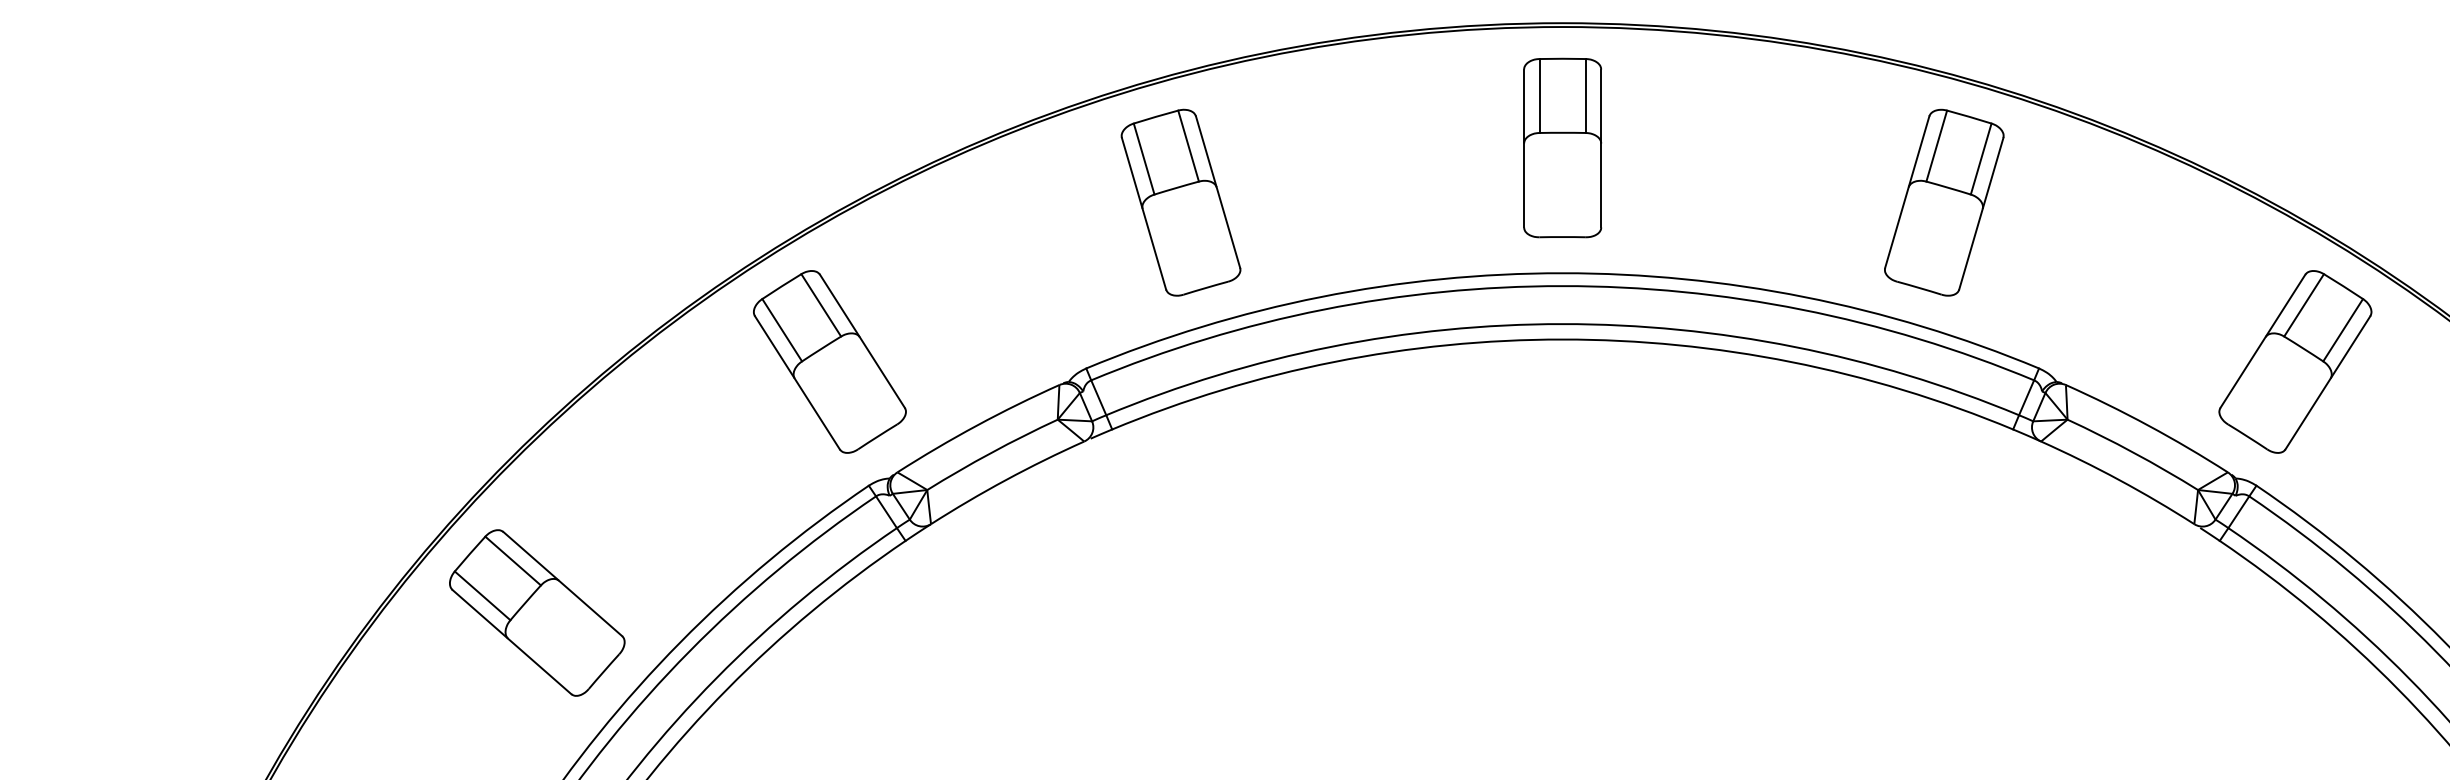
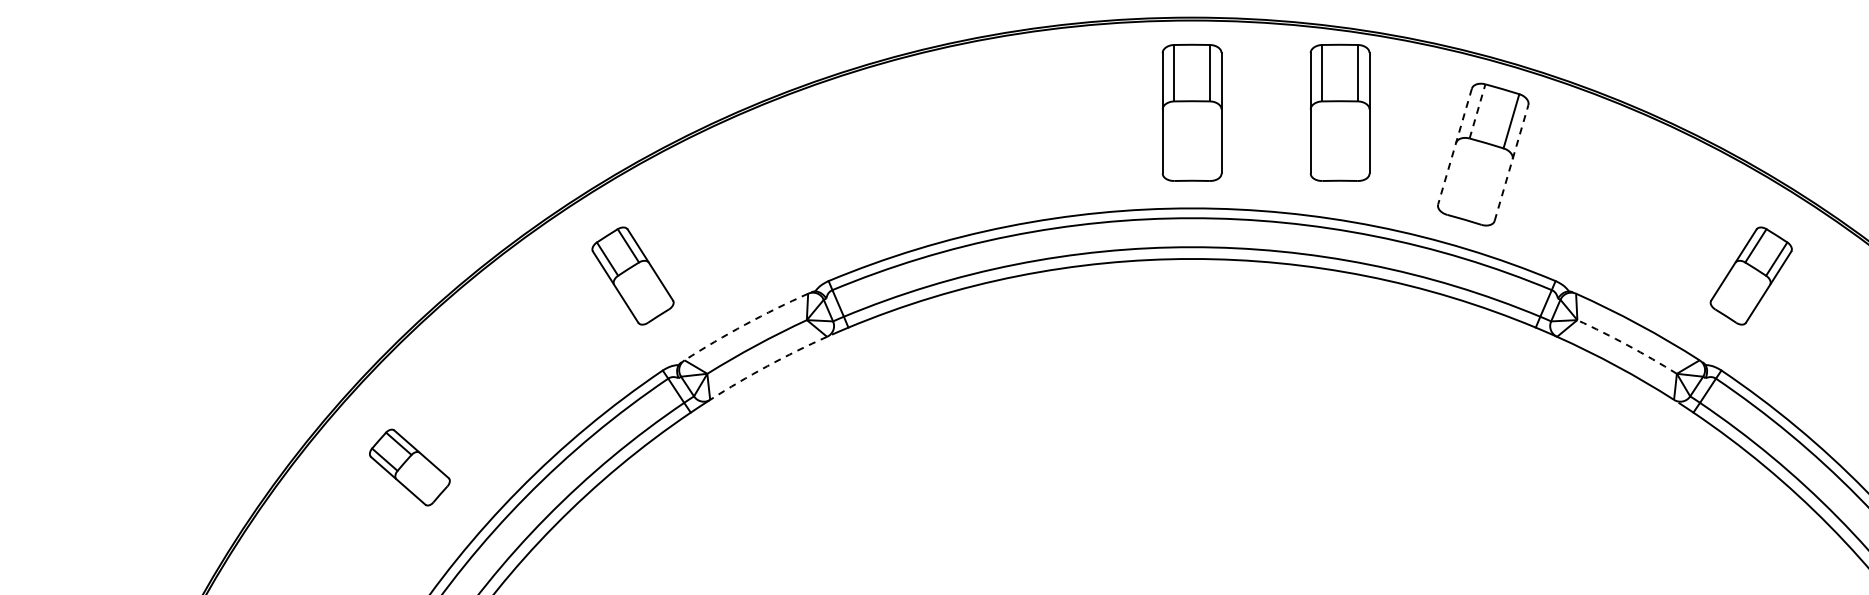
line: (1936, 144) -> (1477, 110), solid -> dashed
part: (1755, 147) -> (1339, 112), added
line: (1906, 193) -> (1454, 147), solid -> dashed
part: (1180, 202) -> (900, 154), removed
line: (1981, 213) -> (1511, 162), solid -> dashed
part: (829, 361) -> (632, 275), size x0.7
part: (2295, 361) -> (1751, 275), size x0.7
arc: (977, 425) -> (745, 324), solid -> dashed
arc: (2133, 452) -> (1627, 345), solid -> dashed
arc: (1006, 480) -> (767, 366), solid -> dashed
part: (536, 612) -> (409, 467), size x0.6

